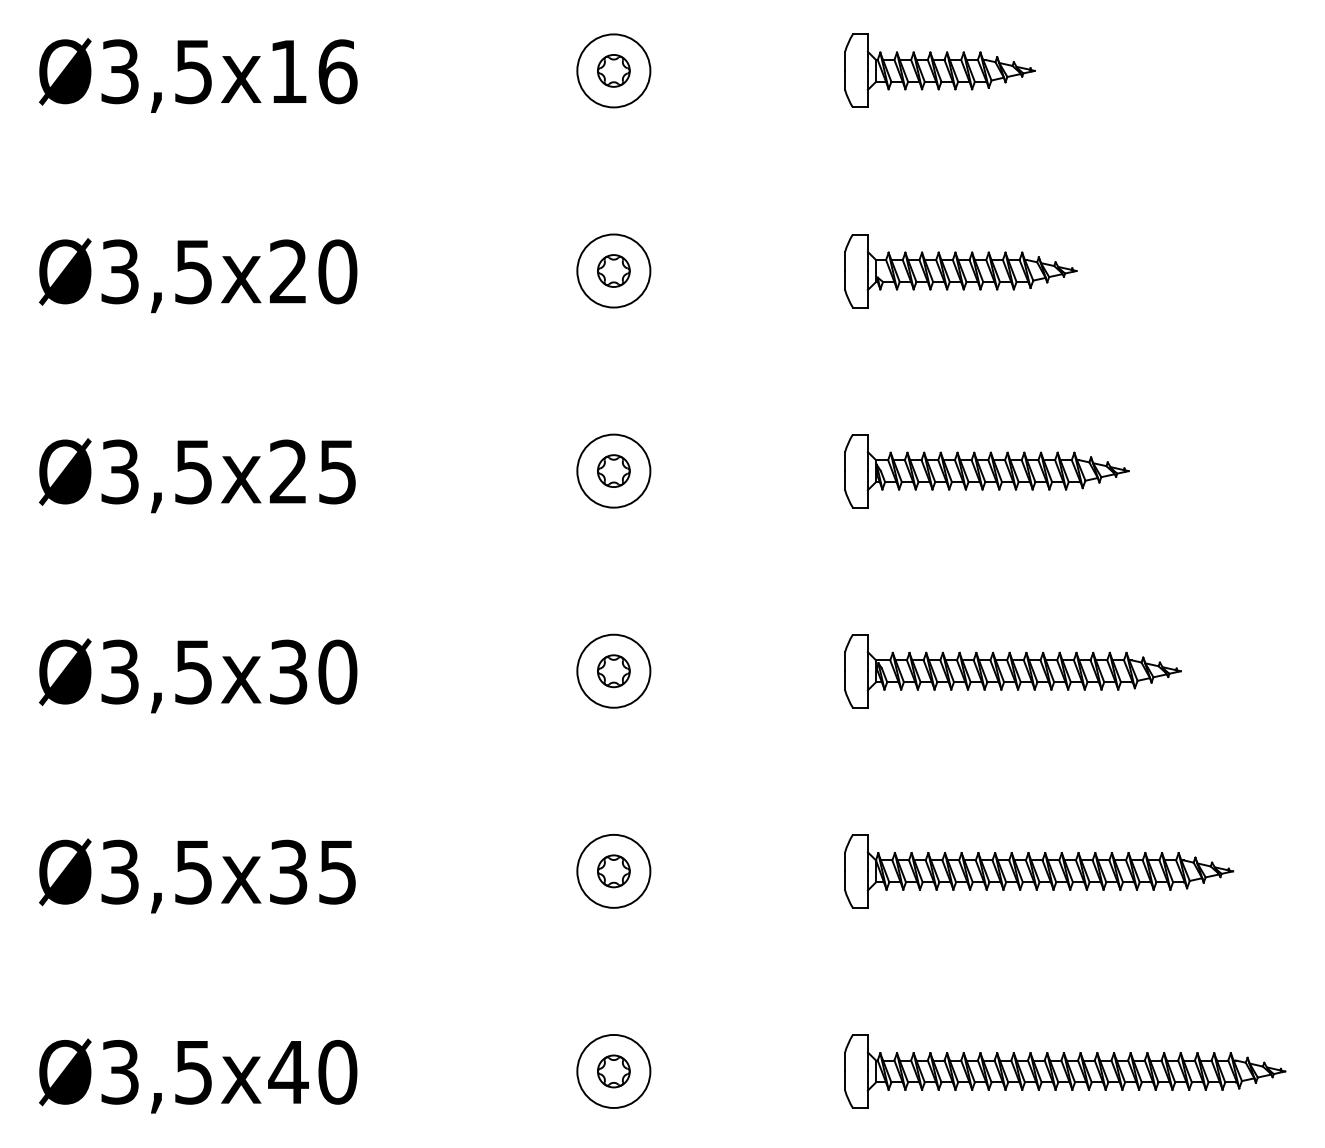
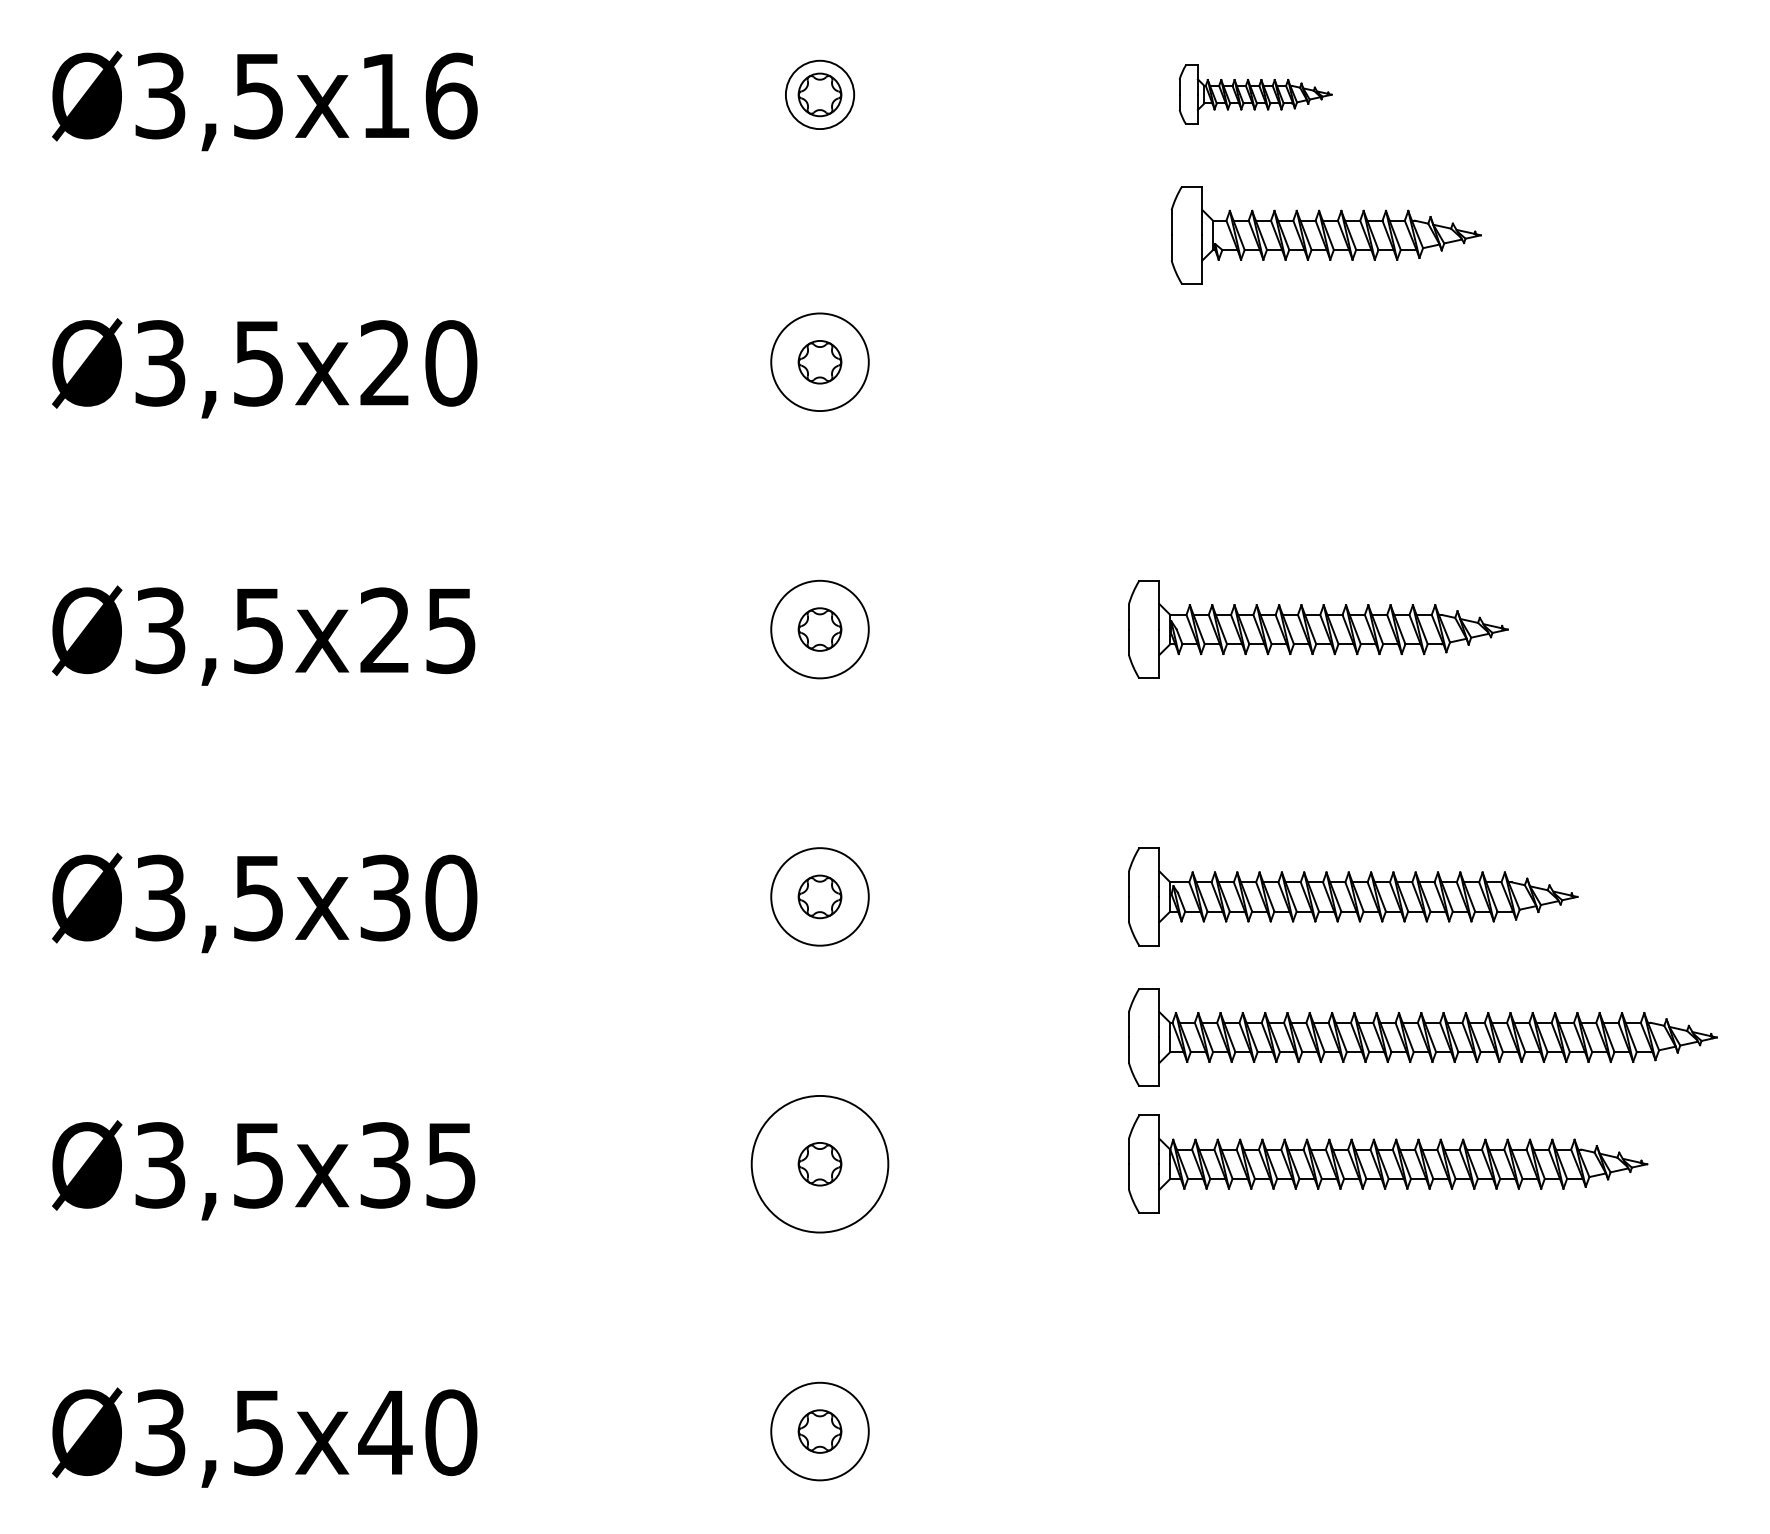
circle: (613, 70) -> (819, 94), size x0.7
part: (939, 70) -> (1255, 94), size x0.6
part: (960, 271) -> (1325, 235), moved
circle: (613, 870) -> (819, 1163), size x1.4
part: (1065, 1071) -> (1423, 1037), moved

